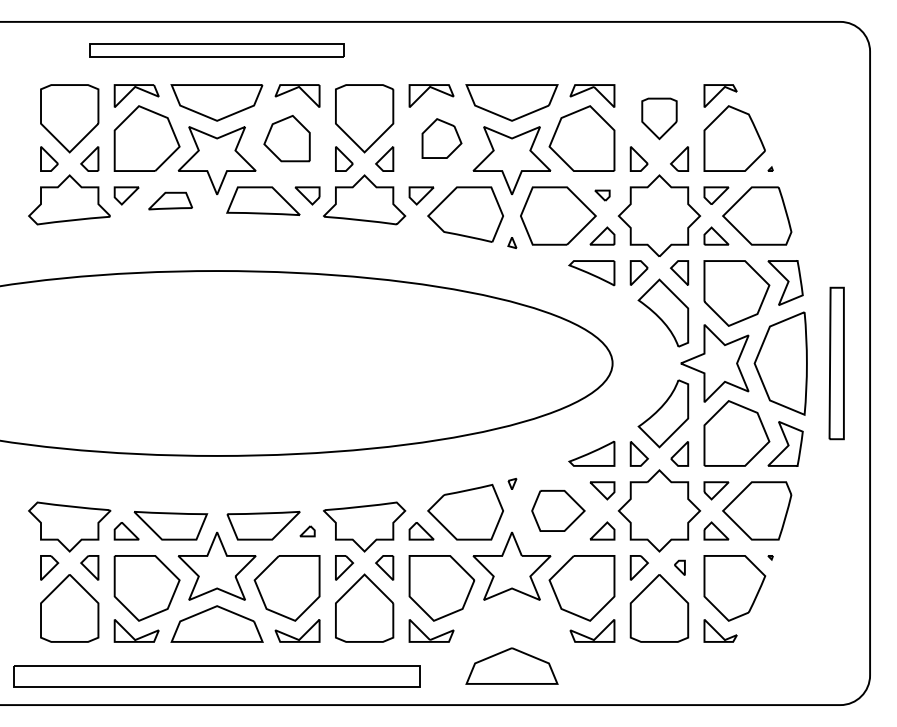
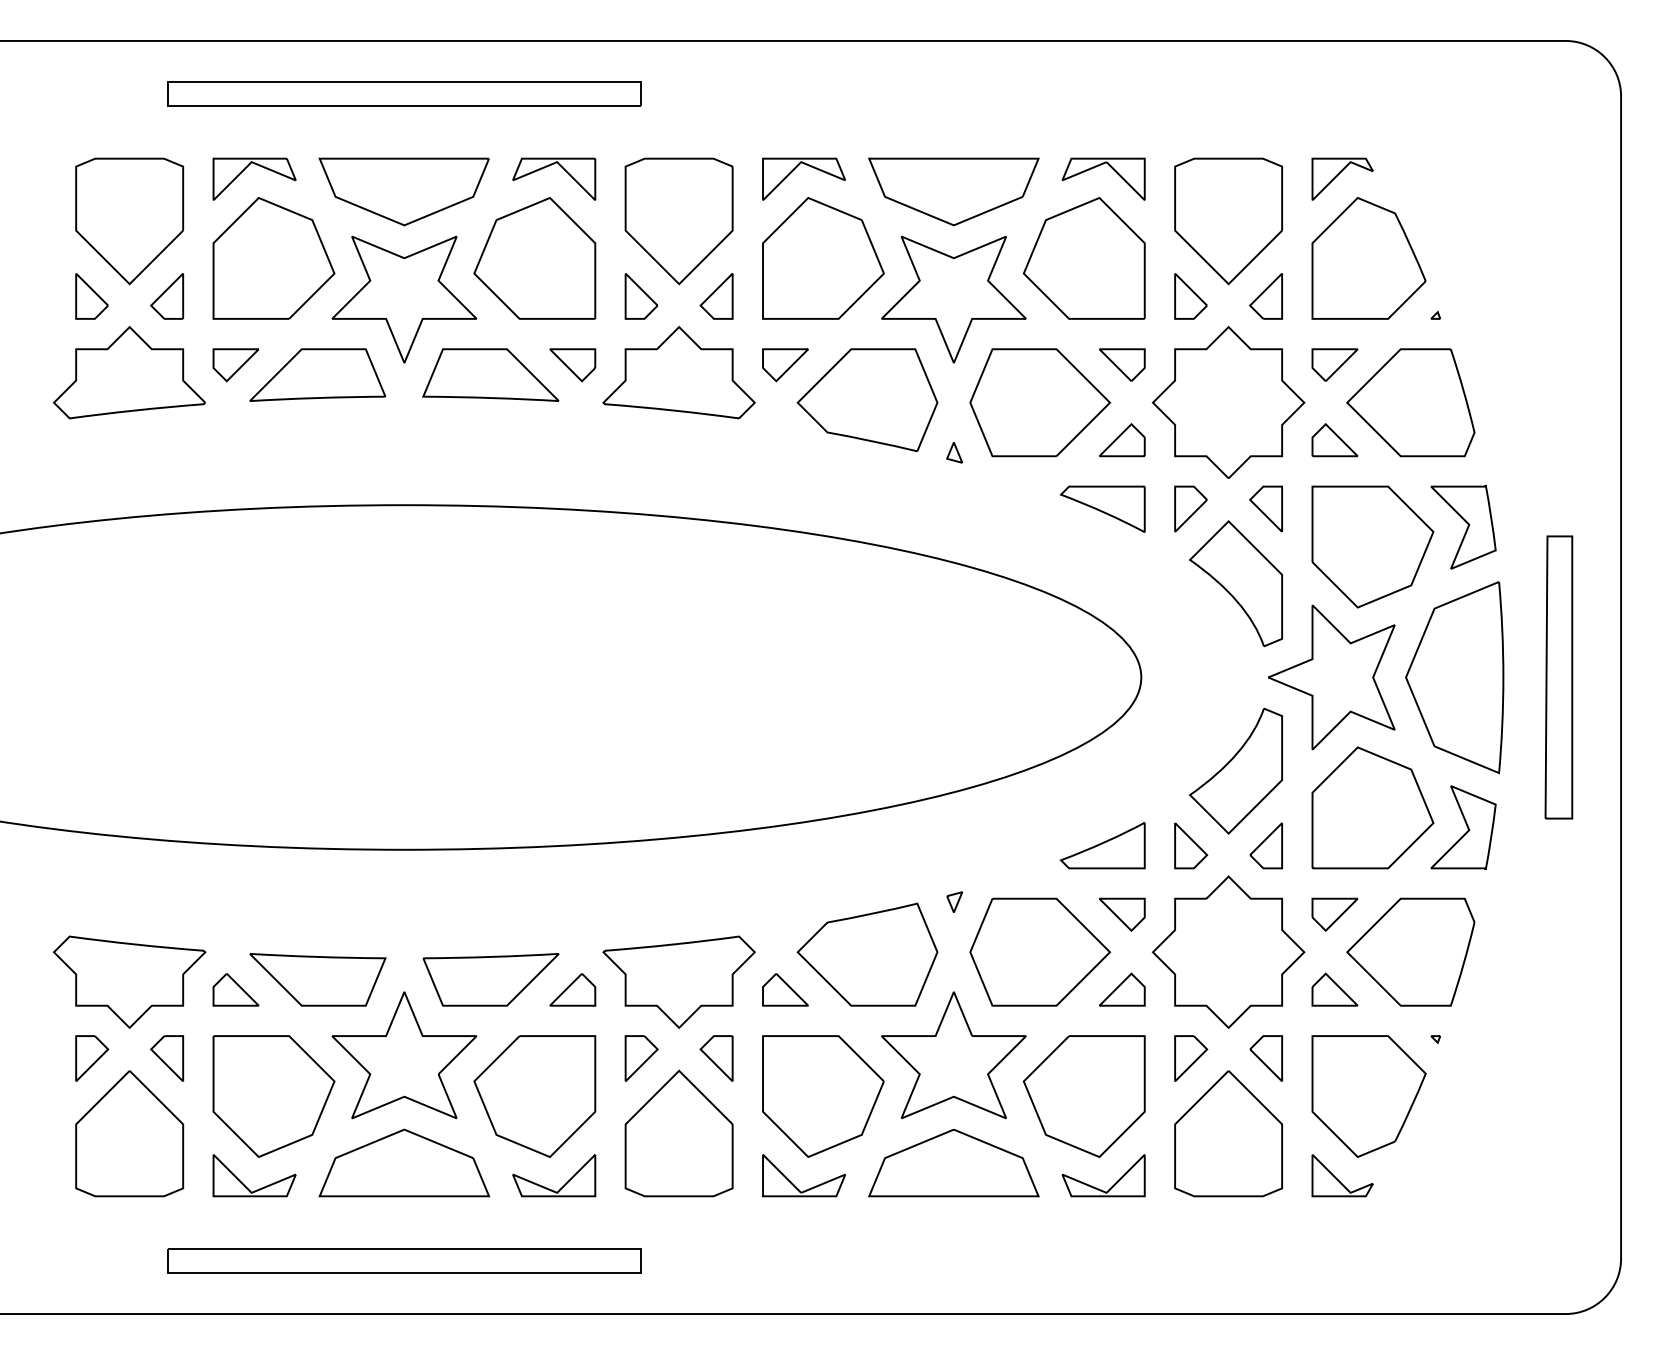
part: (659, 118) -> (1228, 220), size x1.67
part: (286, 138) -> (533, 258), size x1.43
part: (441, 138) -> (822, 258), size x1.67
part: (602, 195) -> (1122, 364), size x1.67
part: (170, 200) -> (317, 373), size x1.67
part: (558, 510) -> (1040, 951), size x1.43
part: (307, 531) -> (572, 990), size x1.67
part: (679, 567) -> (1265, 1057), size x1.67
part: (511, 665) -> (952, 1161), moved
part: (216, 676) -> (403, 1260), size x0.62

